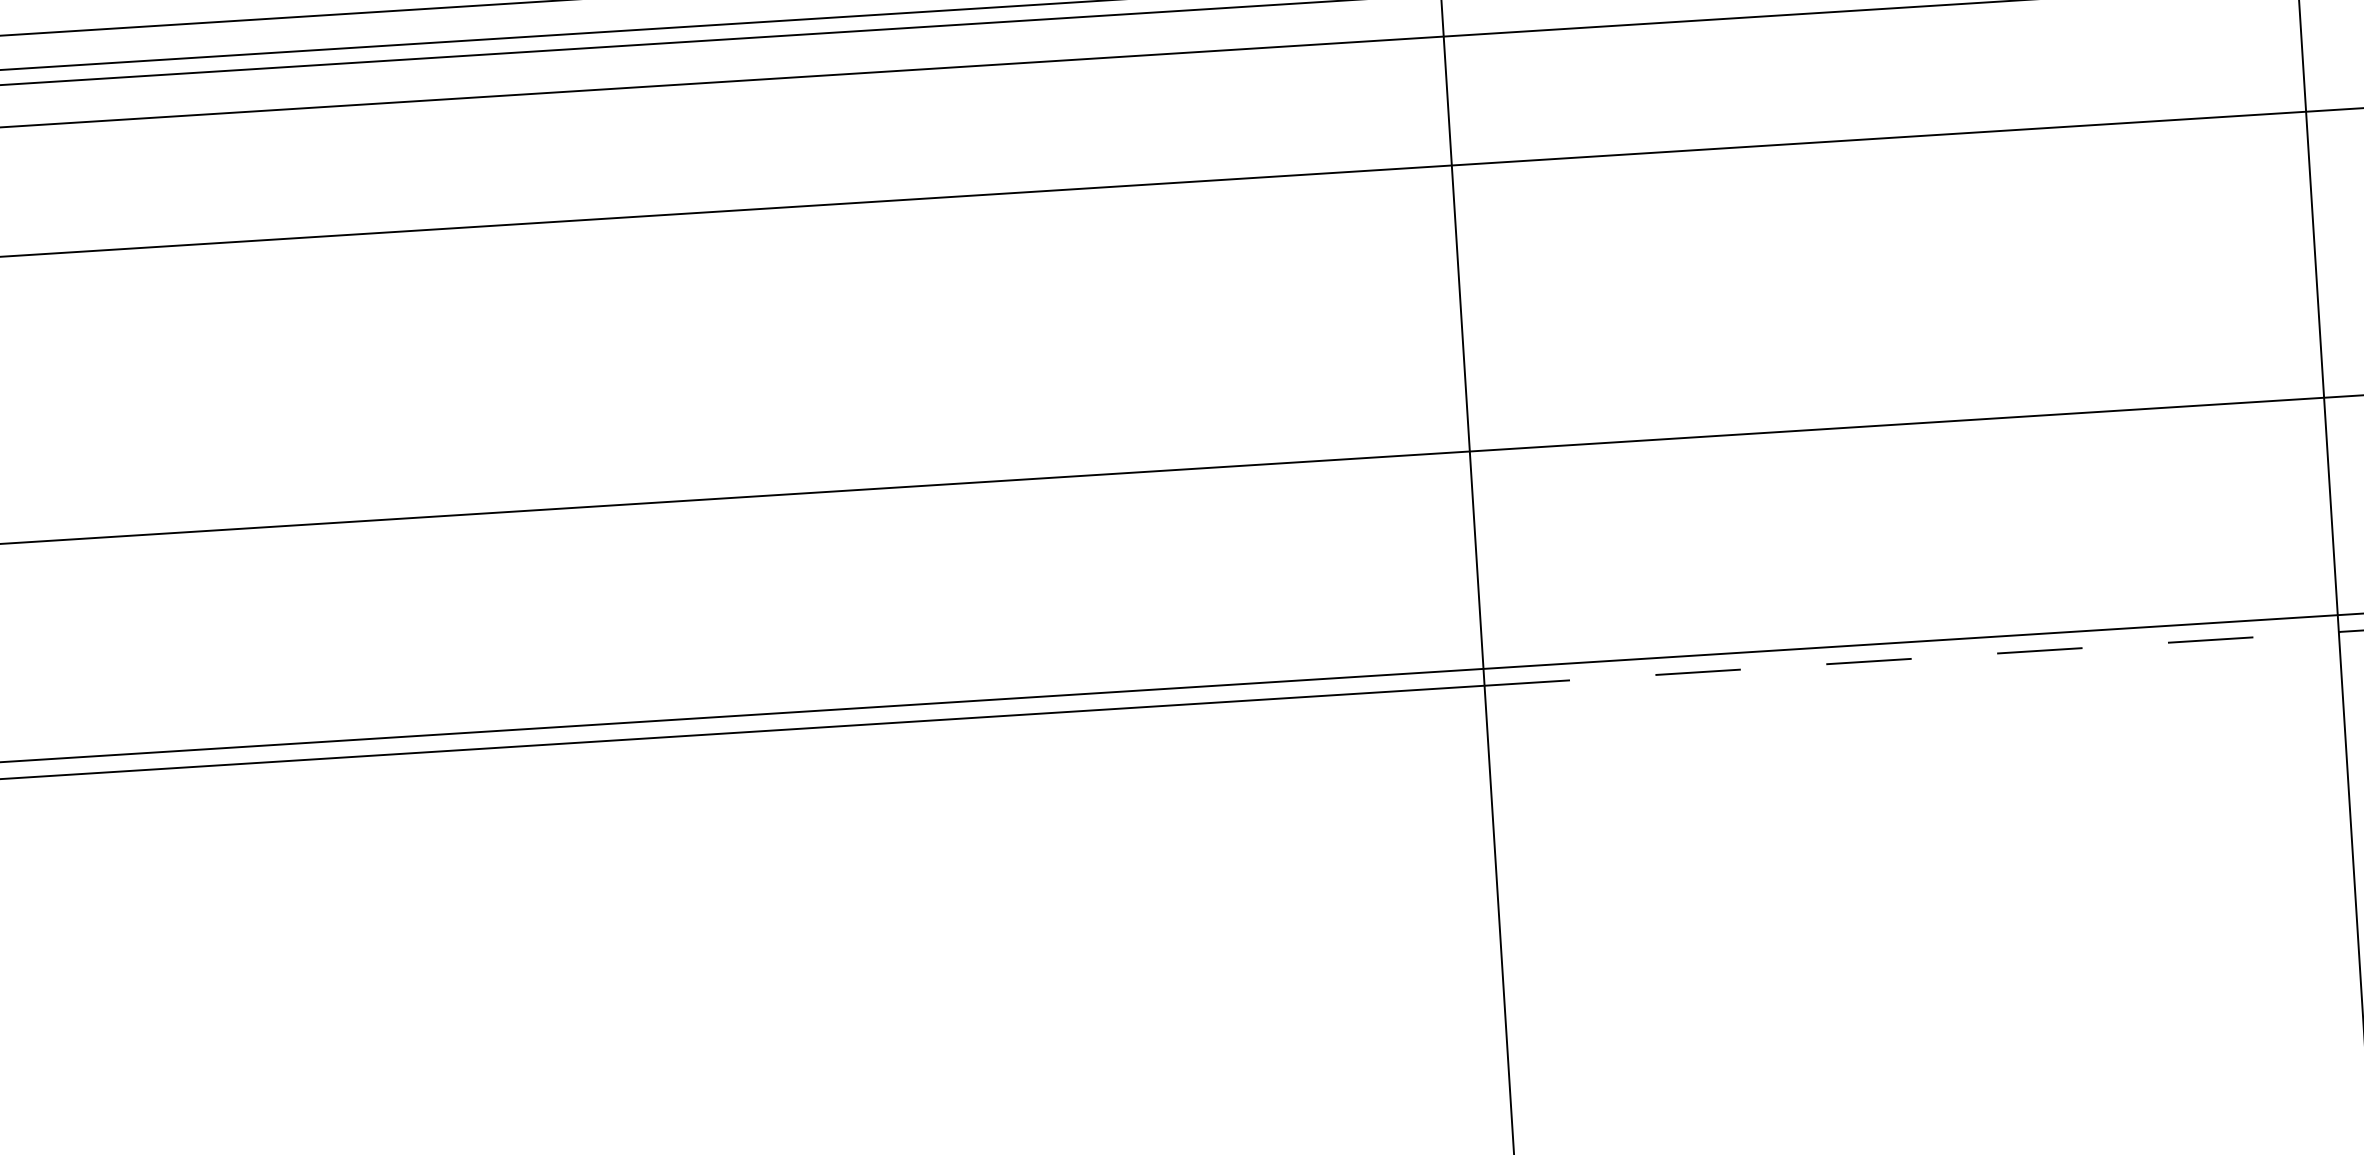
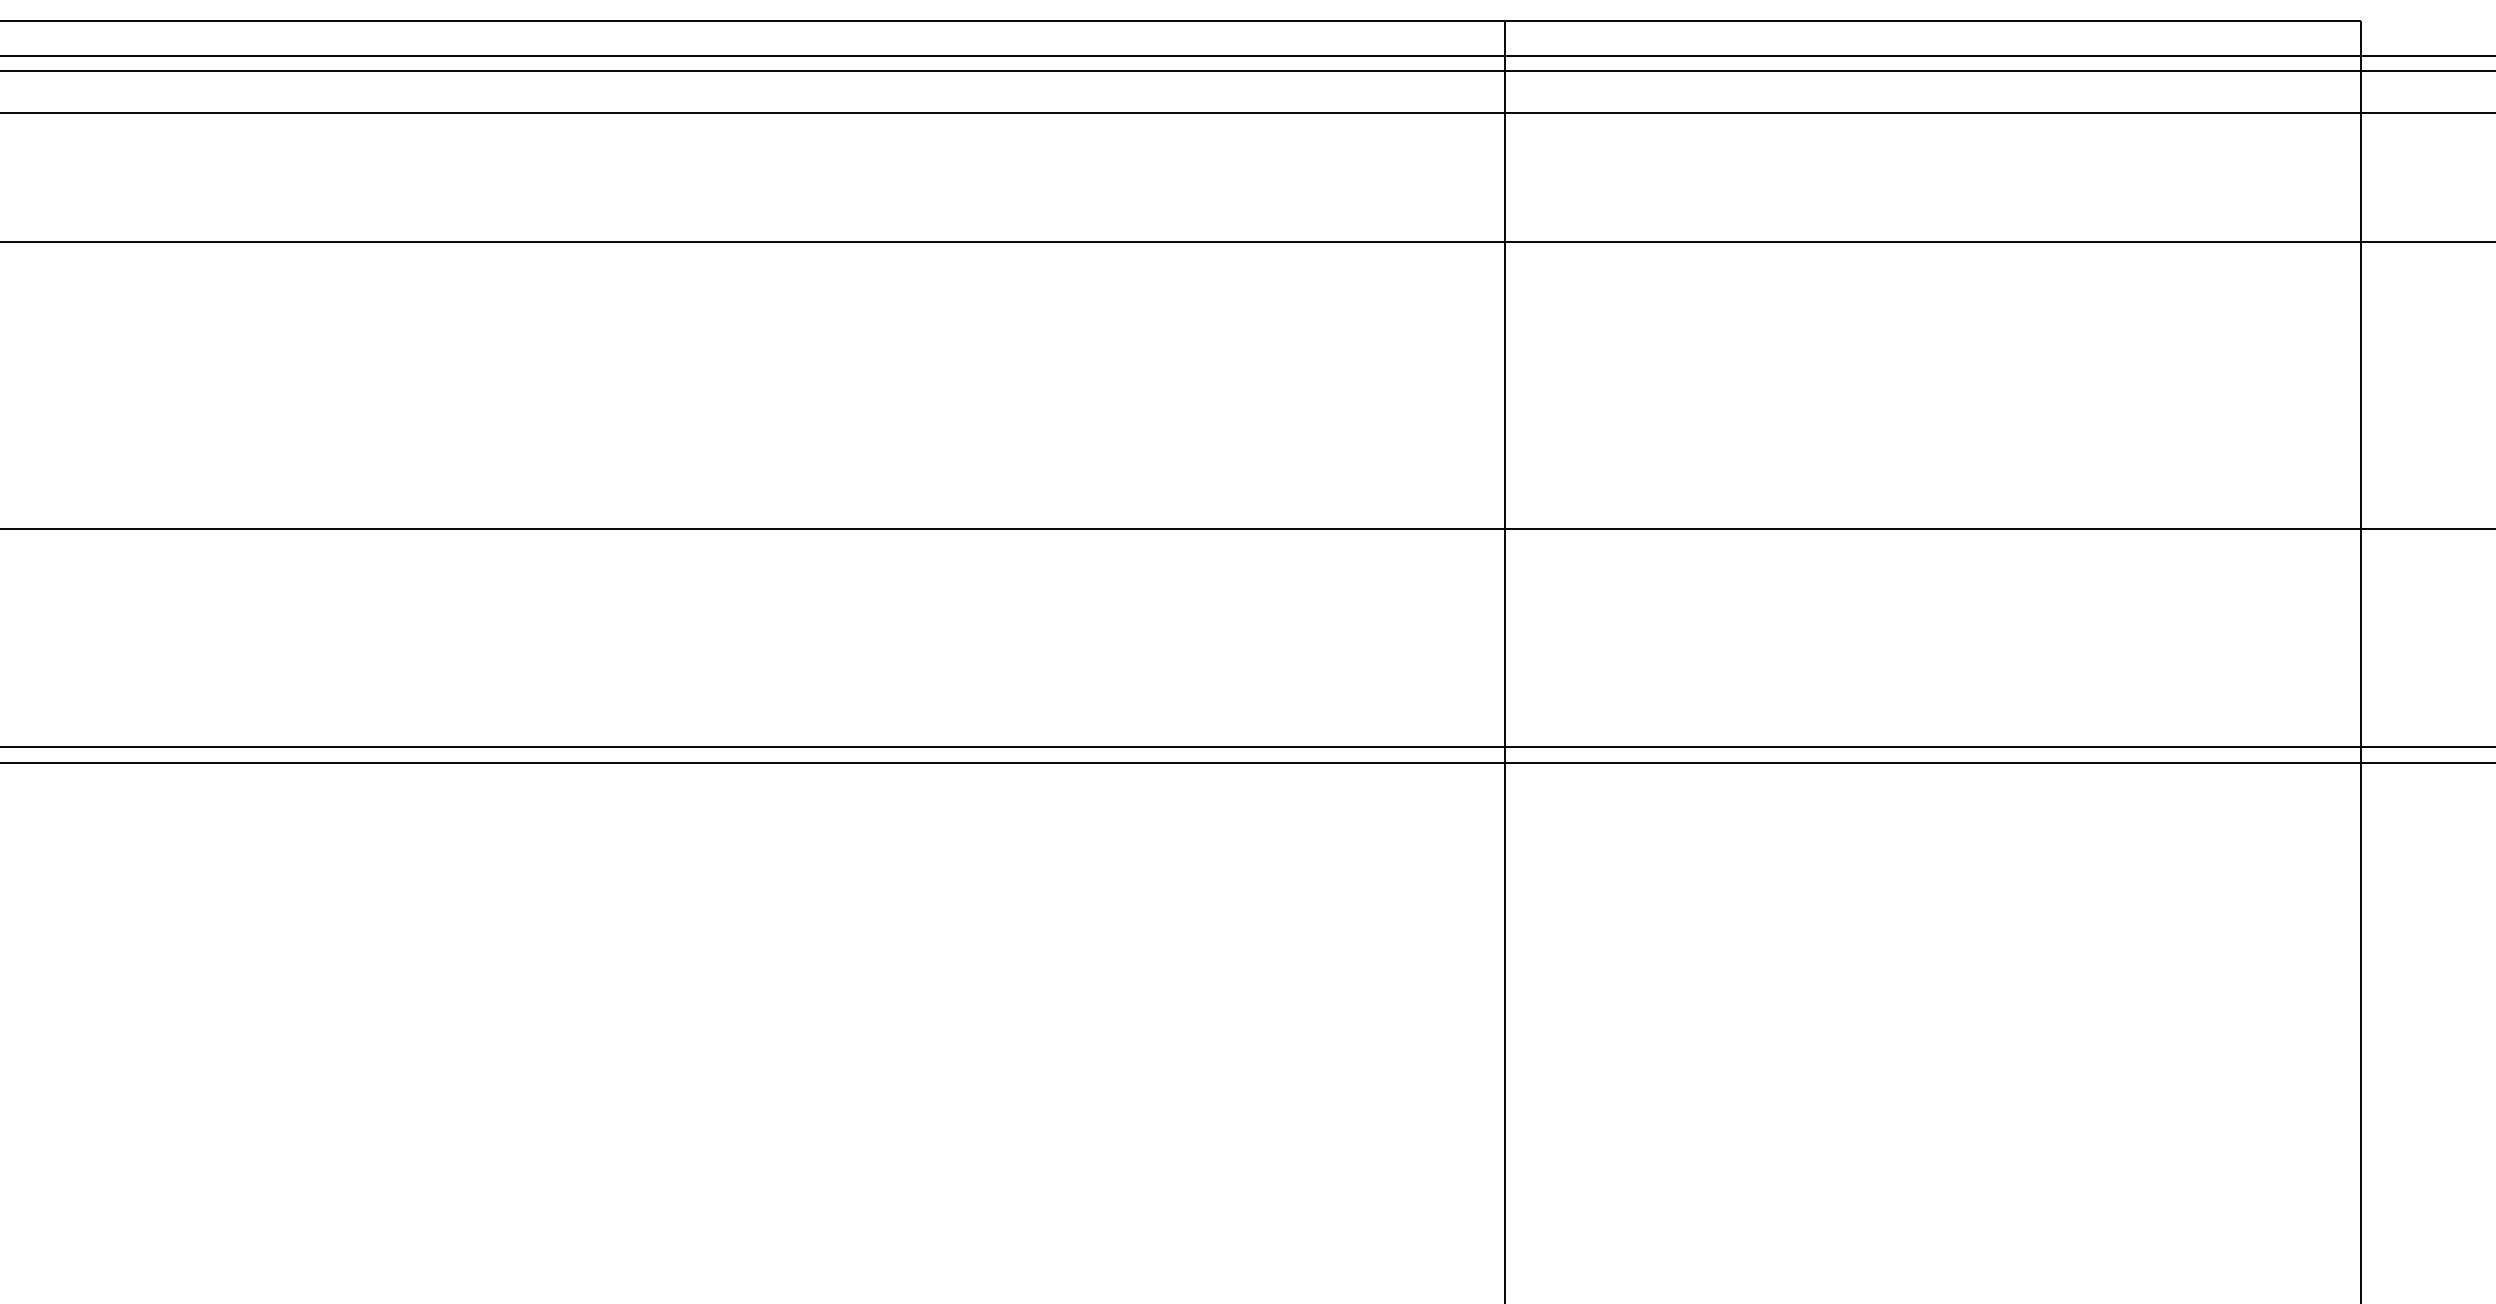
line: (1912, 658) -> (1933, 763), dashed -> solid

